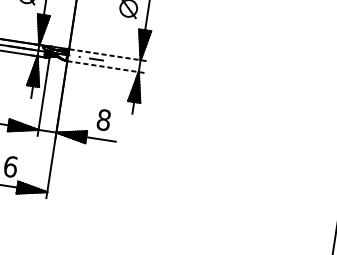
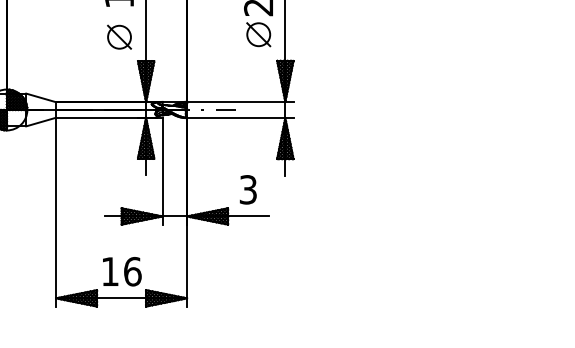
line: (107, 54) -> (239, 101), dashed -> solid
line: (106, 67) -> (240, 118), dashed -> solid
text: (104, 119) -> (248, 189), 8 -> 3

